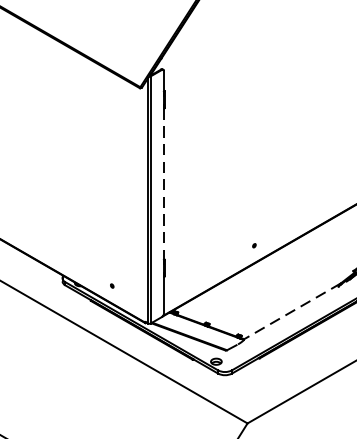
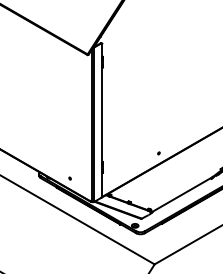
line: (164, 185) -> (102, 115), dashed -> solid
line: (292, 311) -> (182, 194), dashed -> solid

